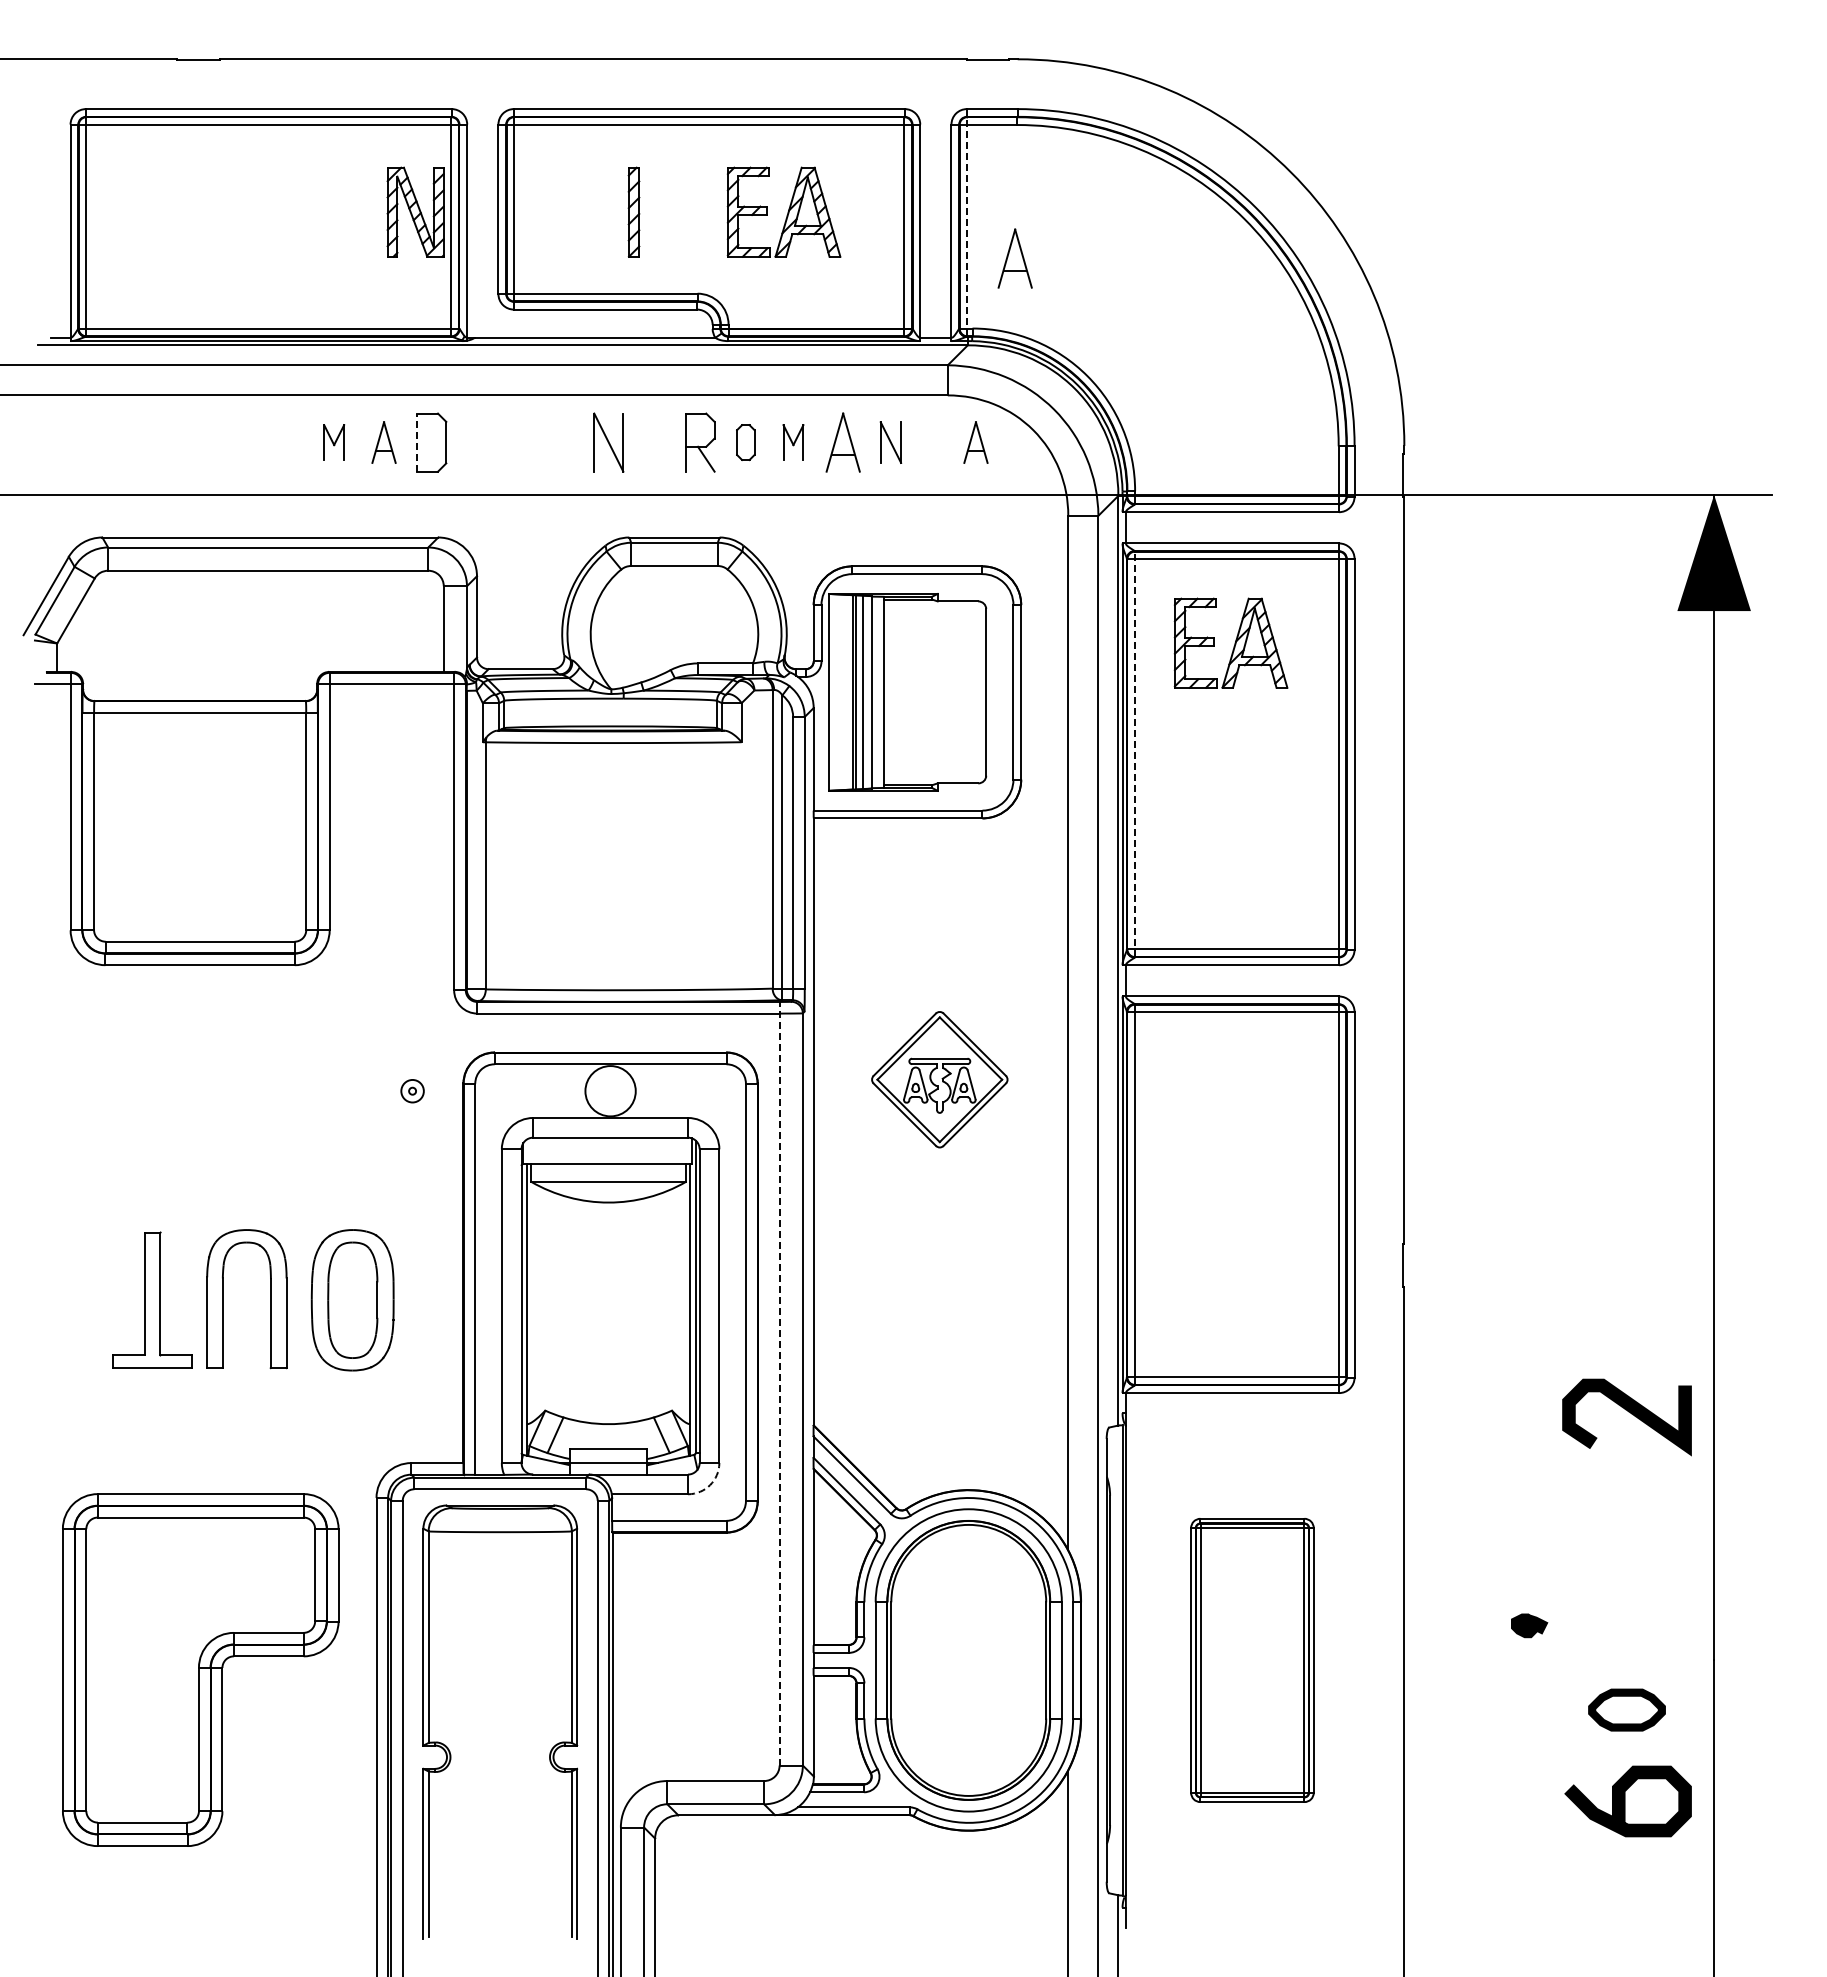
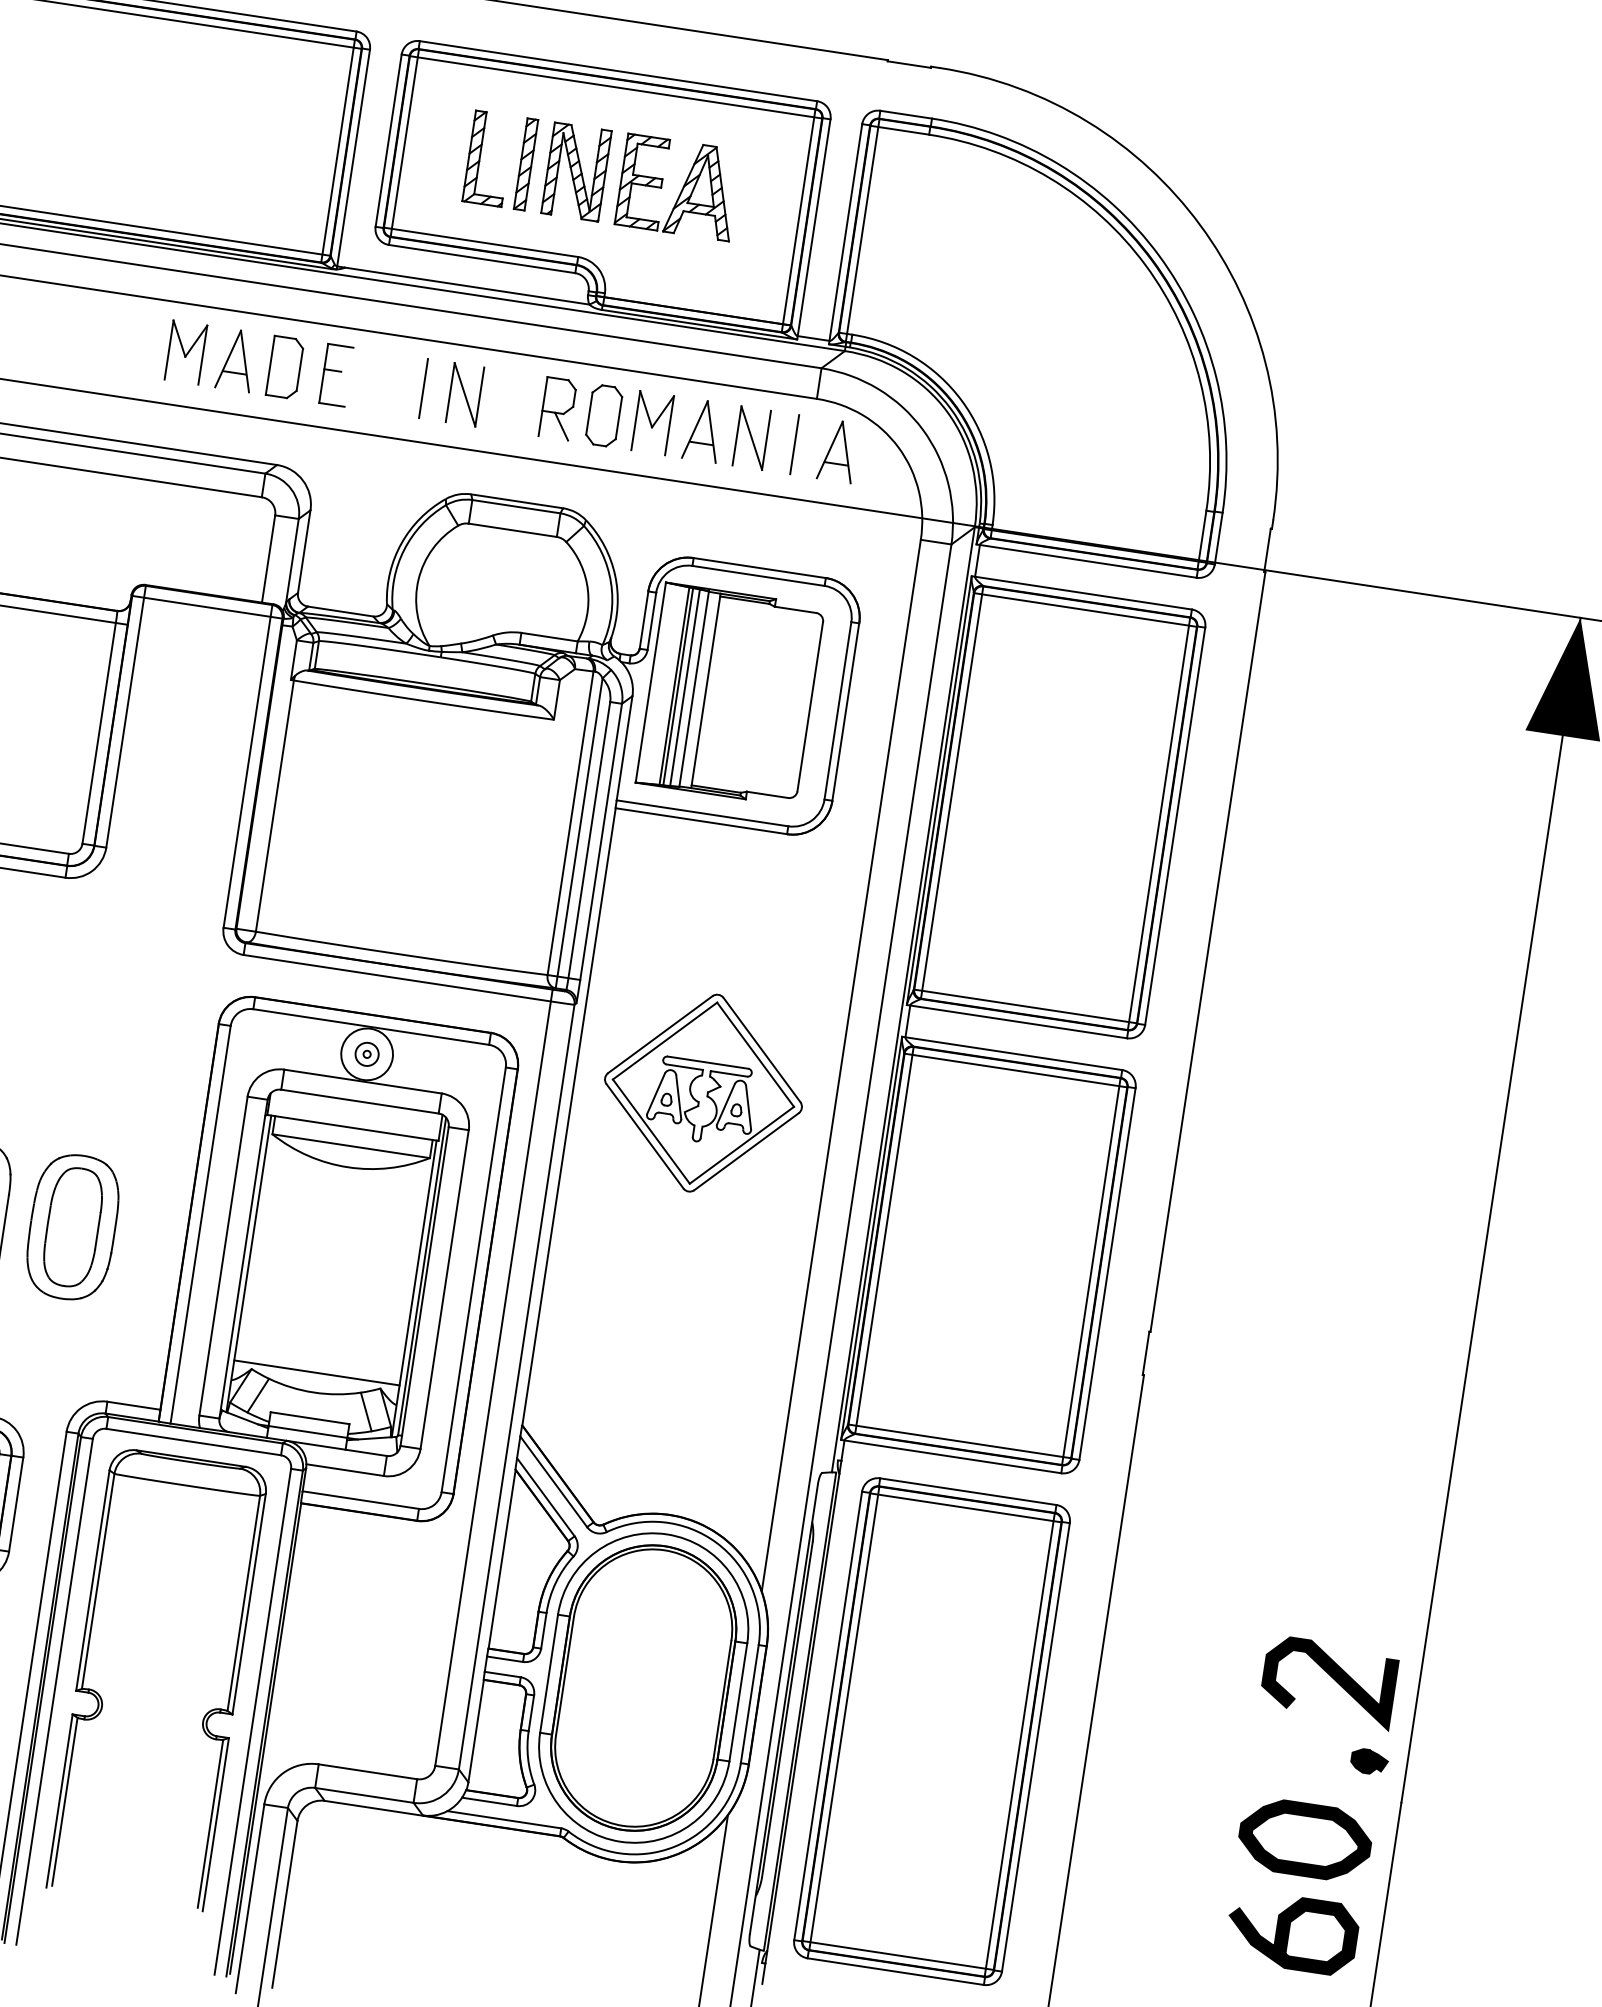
part: (415, 211) -> (576, 171), moved
part: (589, 211) -> (480, 156), added
line: (967, 226) -> (862, 230), dashed -> solid
part: (1014, 258) -> (905, 269), removed
part: (333, 442) -> (185, 352), size x1.67
part: (383, 442) -> (236, 360), size x1.43
line: (417, 442) -> (270, 365), dashed -> solid
part: (482, 442) -> (336, 375), added
line: (568, 442) -> (424, 388), added
part: (745, 442) -> (603, 415), size x1.67
part: (793, 442) -> (652, 423), size x1.67
part: (890, 442) -> (751, 437), size x1.43
line: (933, 442) -> (795, 444), added
part: (975, 442) -> (837, 451), size x1.43
part: (1230, 642) -> (1066, 693), removed
line: (1135, 754) -> (952, 792), dashed -> solid
part: (939, 1079) -> (703, 1093), size x1.43
part: (412, 1091) -> (366, 1054), moved
line: (779, 1383) -> (493, 1377), dashed -> solid
line: (608, 1404) -> (316, 1372), added
curve: (1628, 1412) -> (1331, 1677), moved
arc: (710, 1485) -> (408, 1470), dashed -> solid
part: (1529, 1625) -> (1369, 1761), moved
part: (1252, 1660) -> (932, 1731), size x1.67
part: (1626, 1709) -> (1304, 1839), size x1.67

